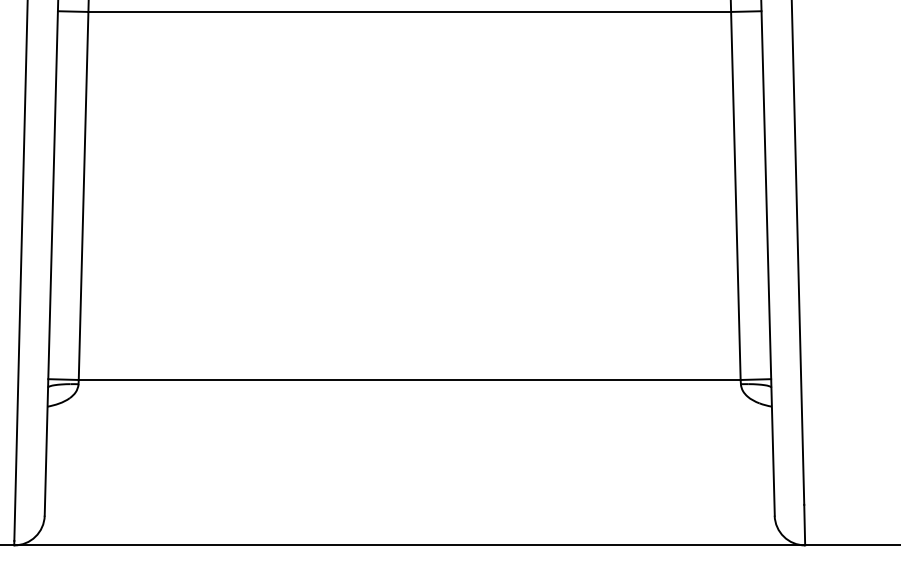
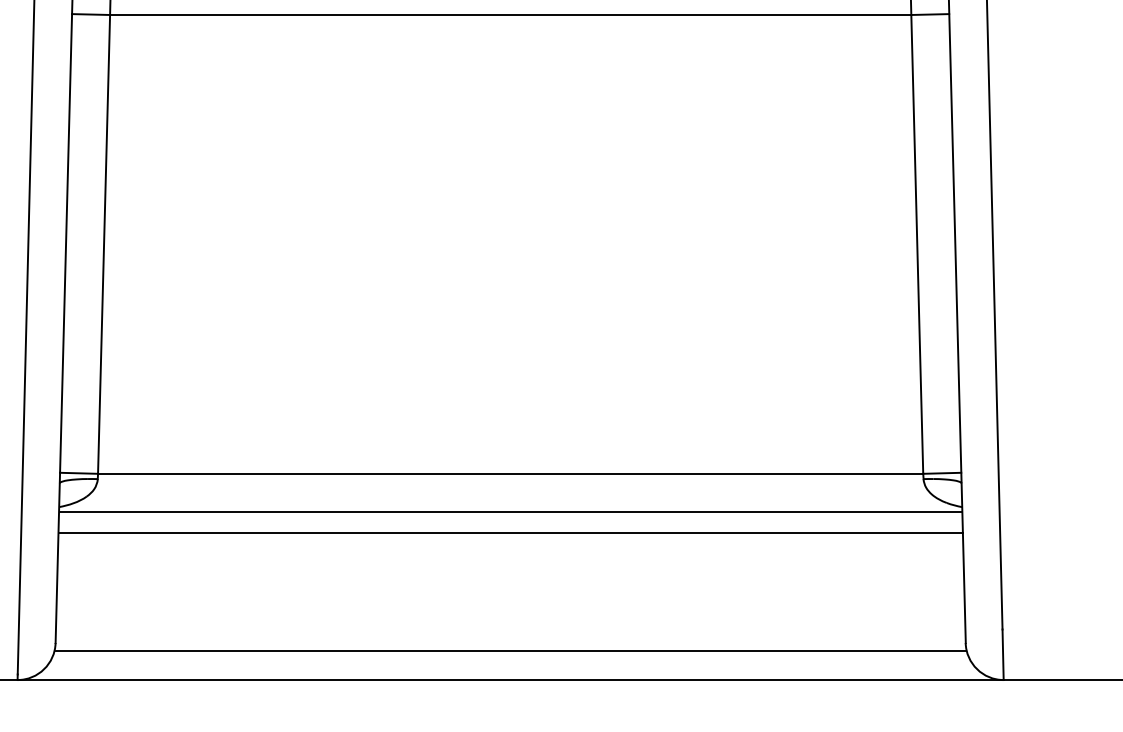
line: (409, 410) -> (510, 511), added
line: (409, 427) -> (510, 532), added
line: (409, 522) -> (510, 651), added

